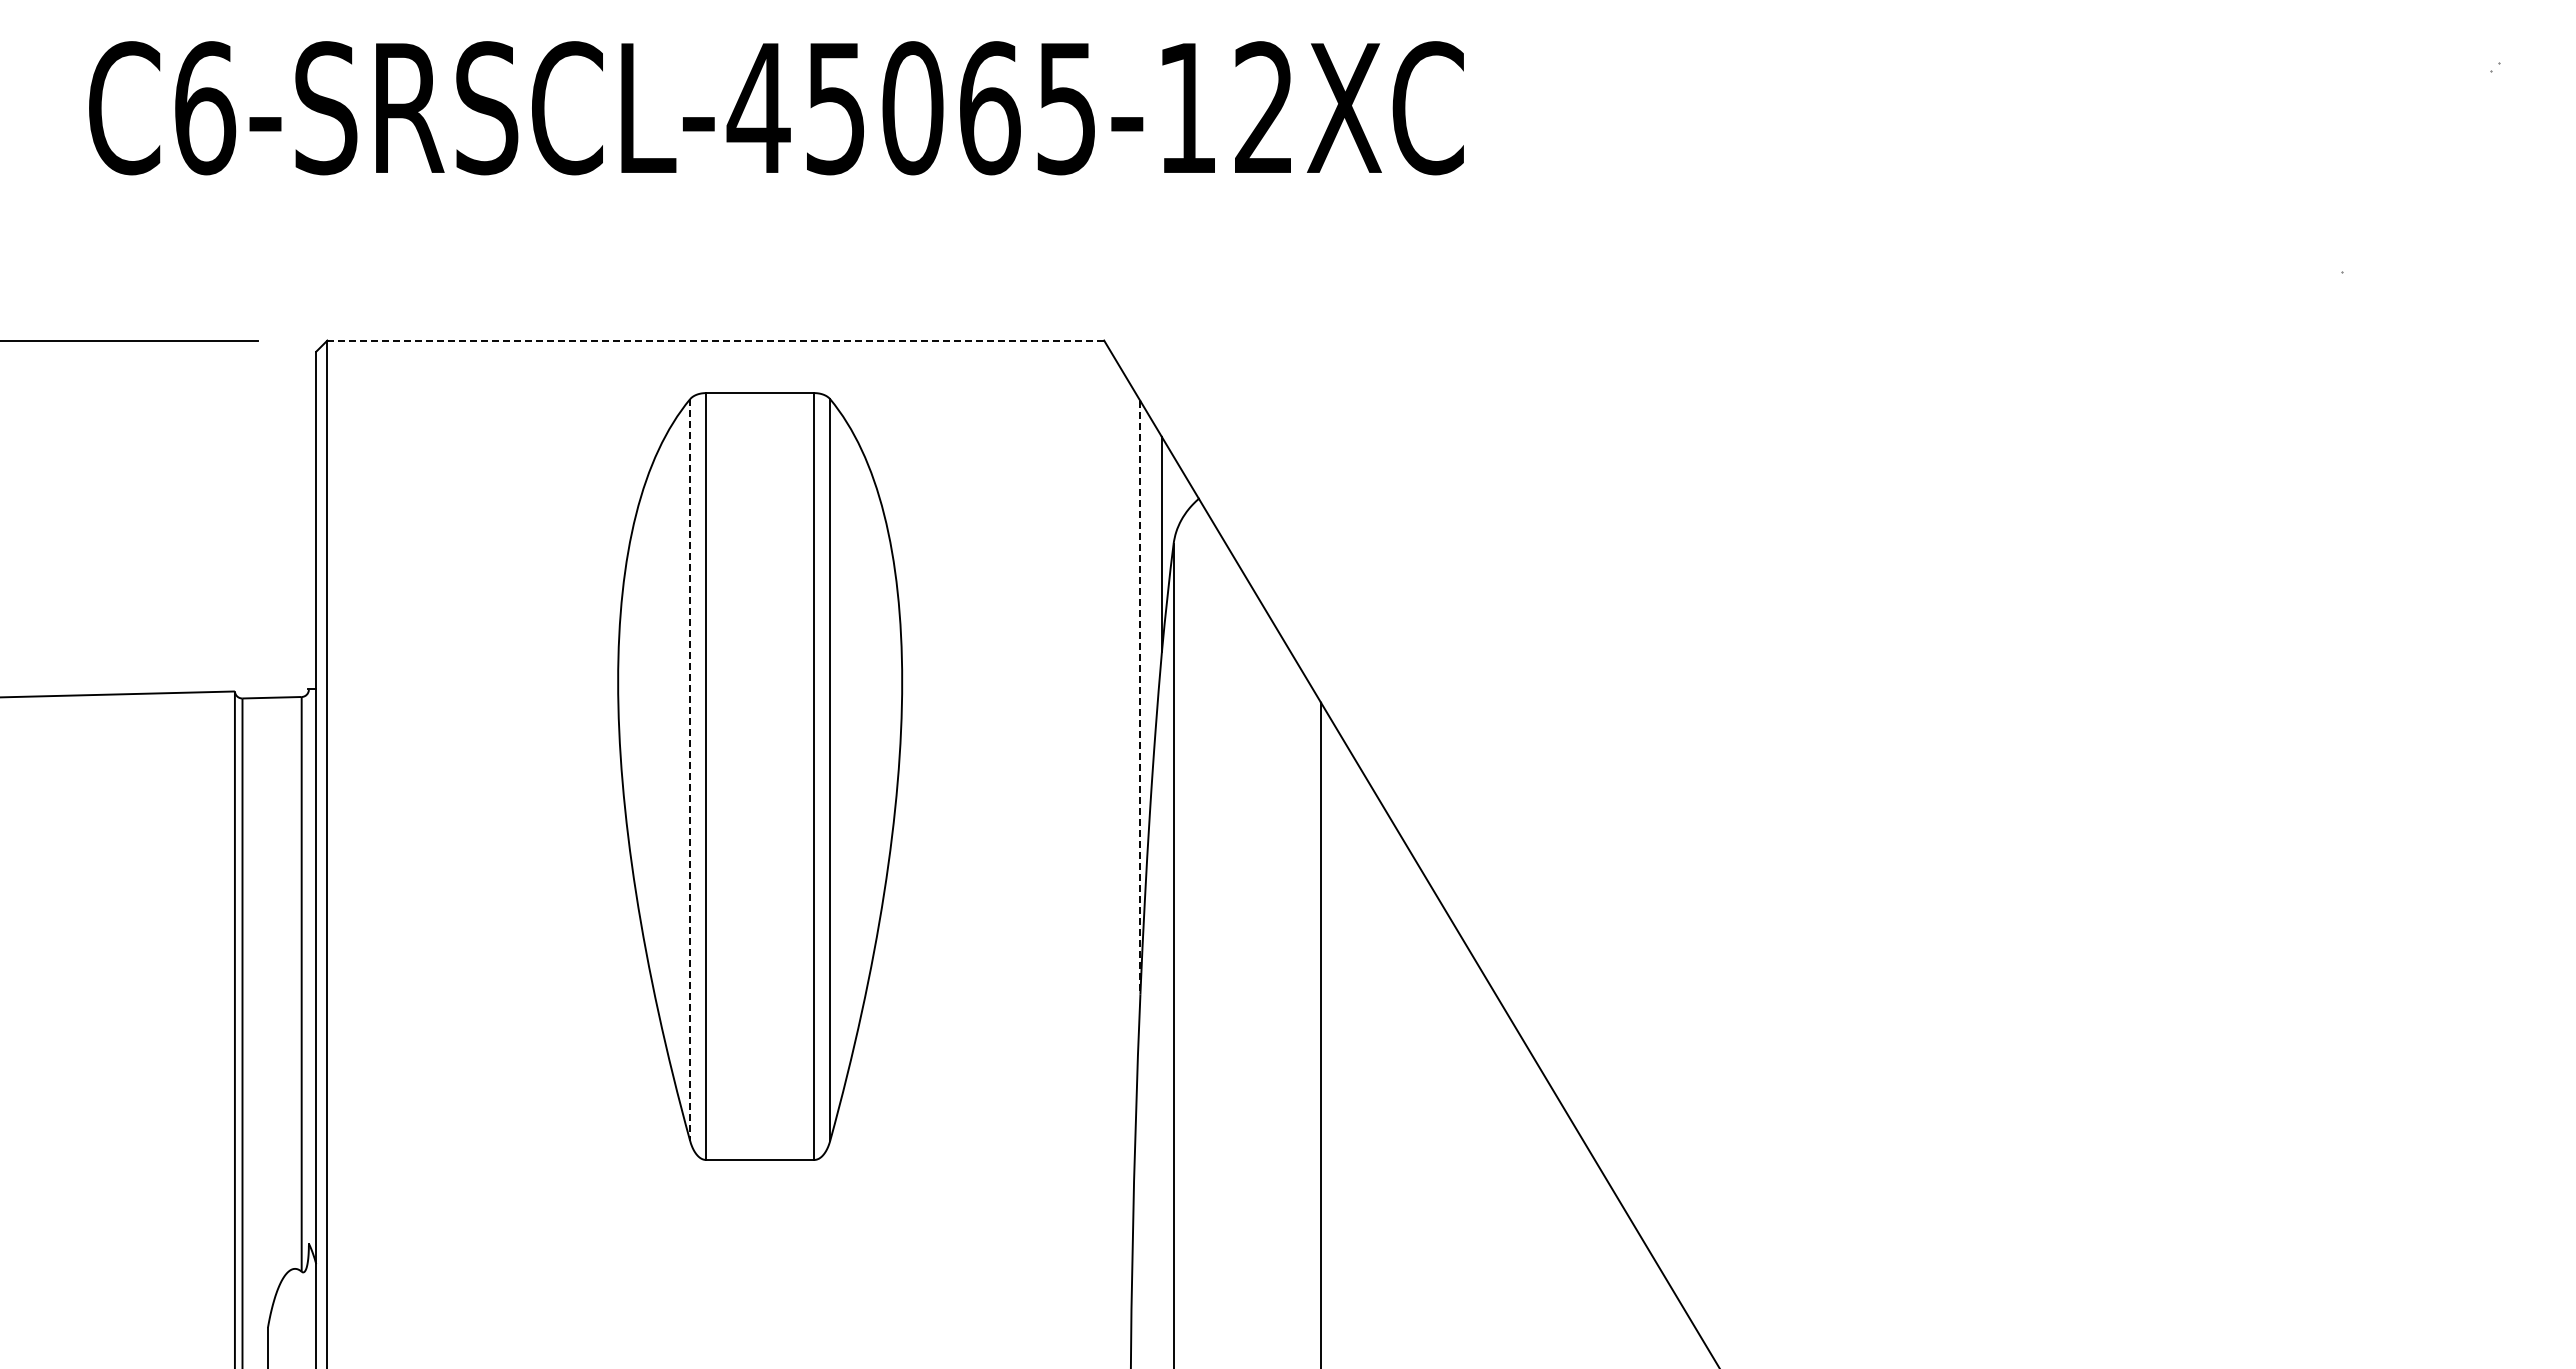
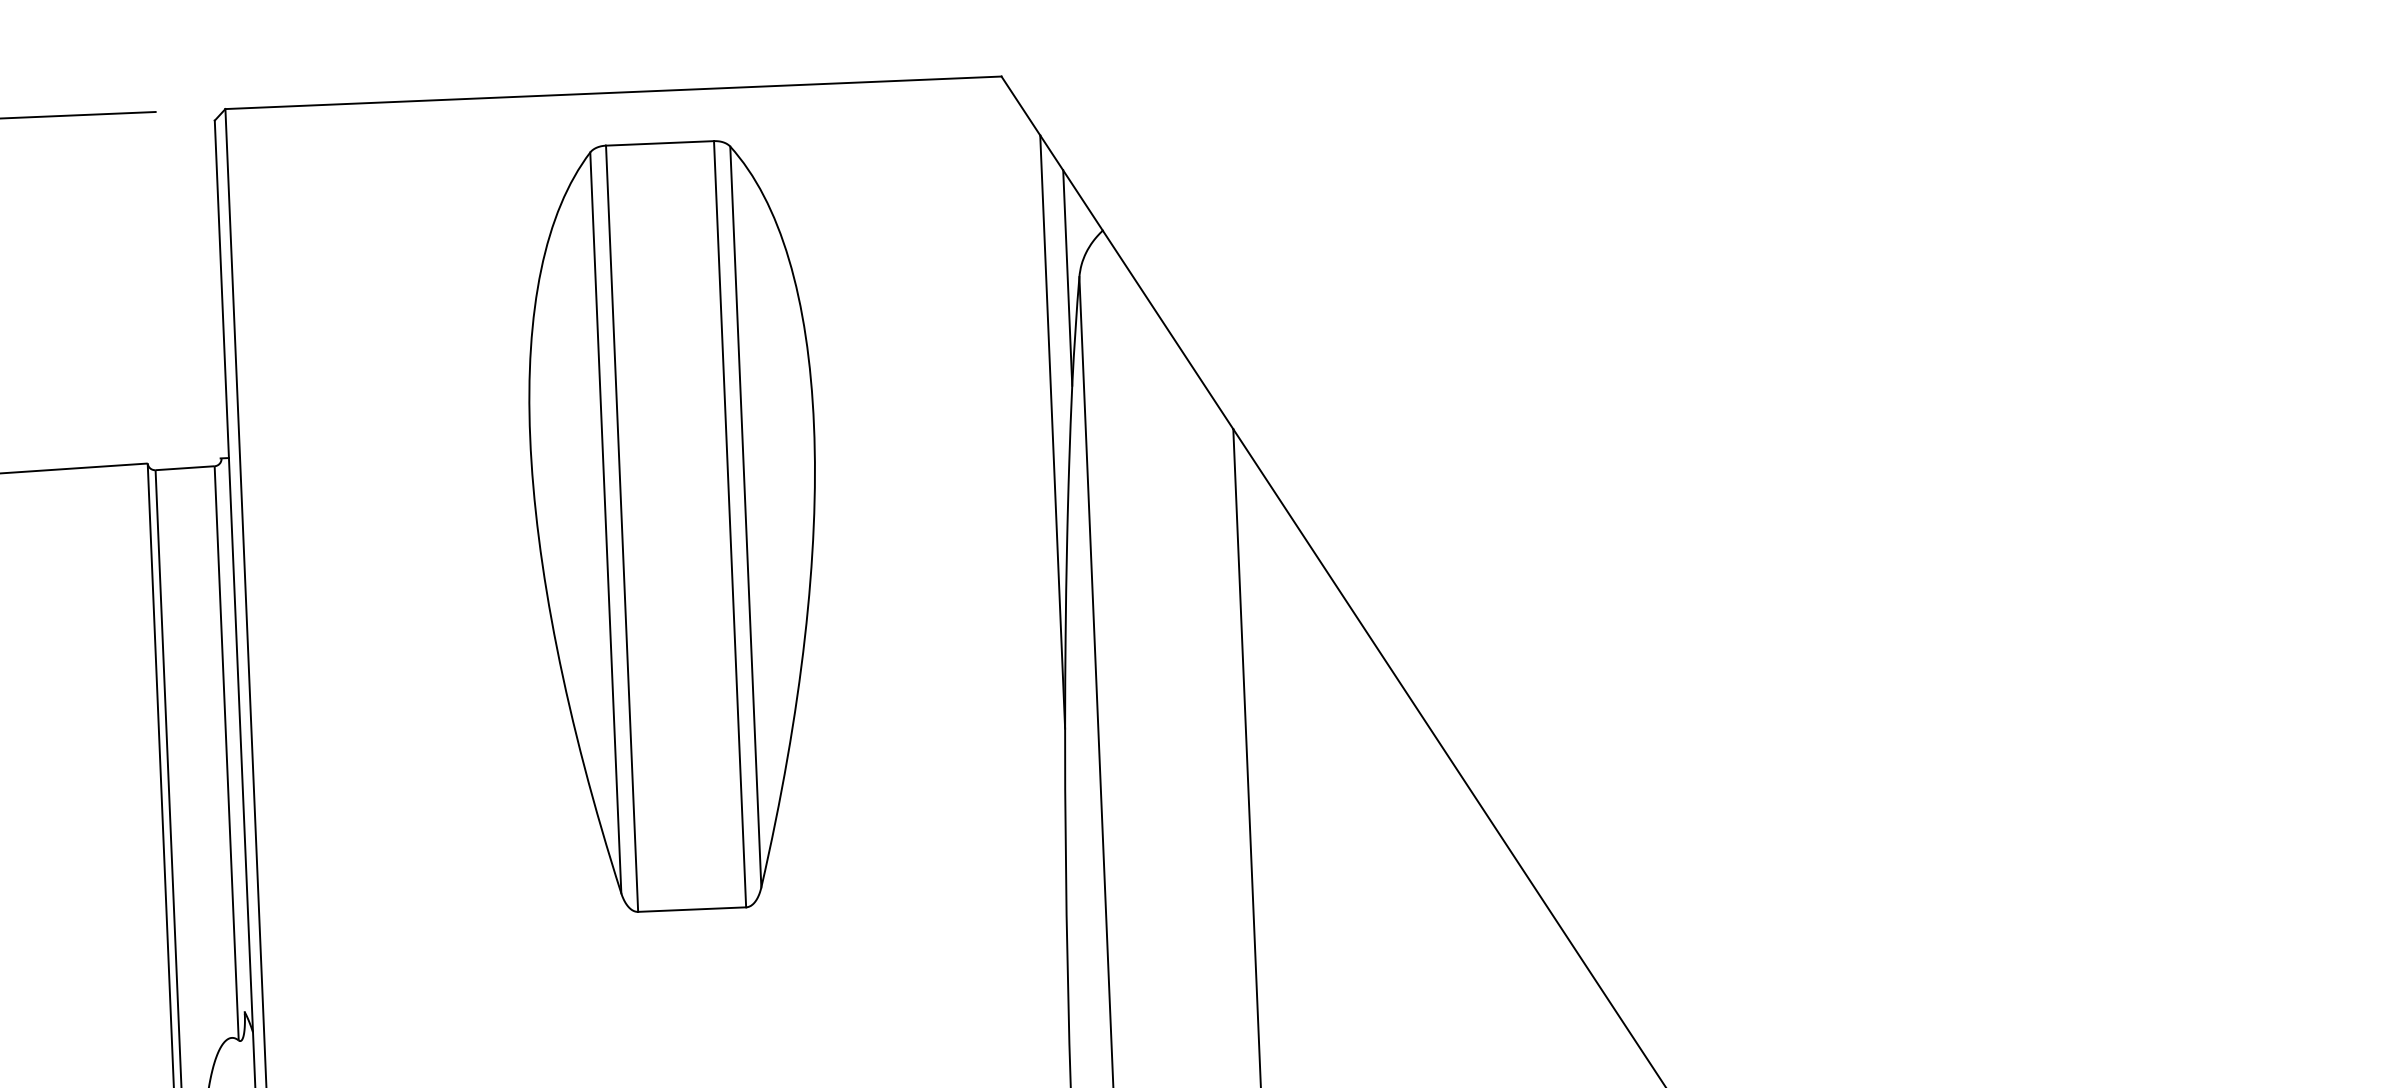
line: (715, 340) -> (613, 92), dashed -> solid
line: (1140, 697) -> (1052, 431), dashed -> solid
line: (690, 770) -> (606, 523), dashed -> solid

